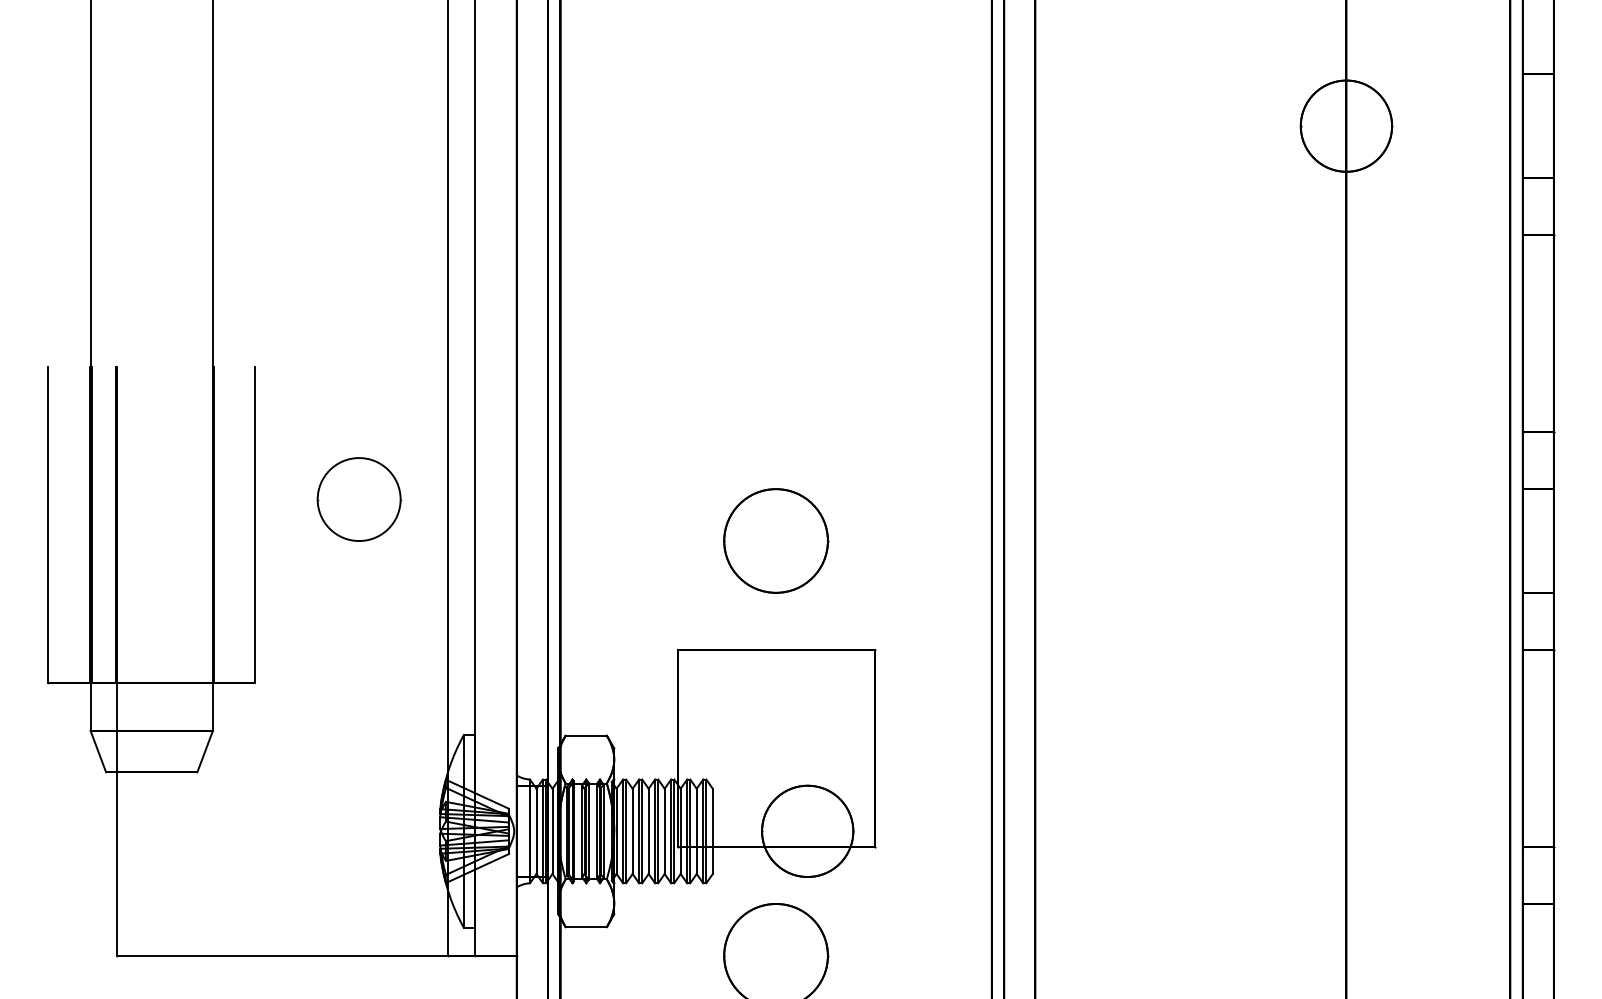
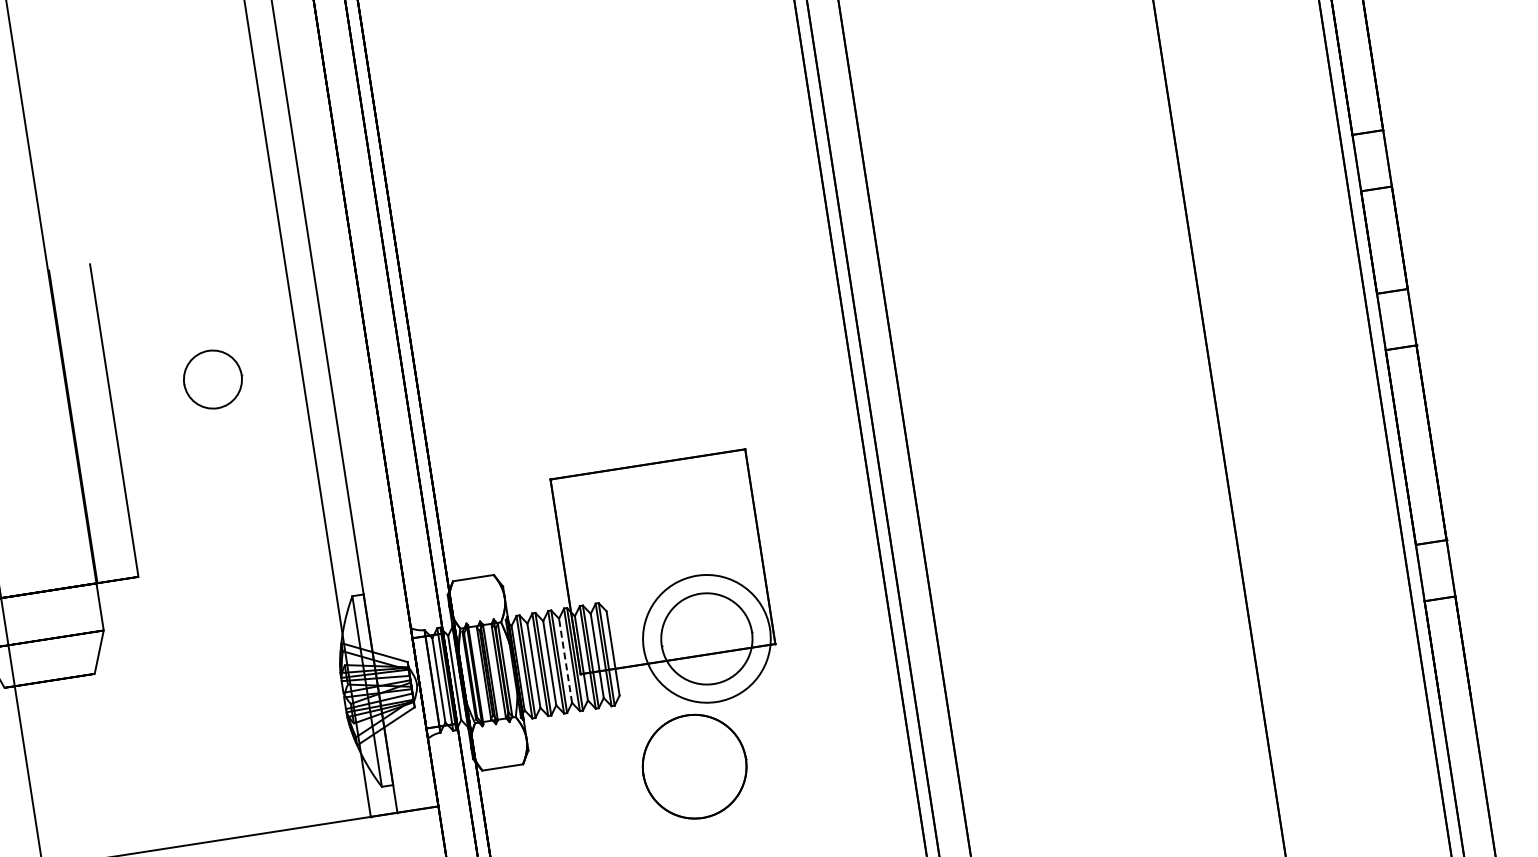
part: (359, 499) -> (213, 379), size x0.7
part: (776, 540) -> (631, 356), removed
circle: (807, 830) -> (706, 638), size x1.4
line: (664, 831) -> (565, 660), solid -> dashed

